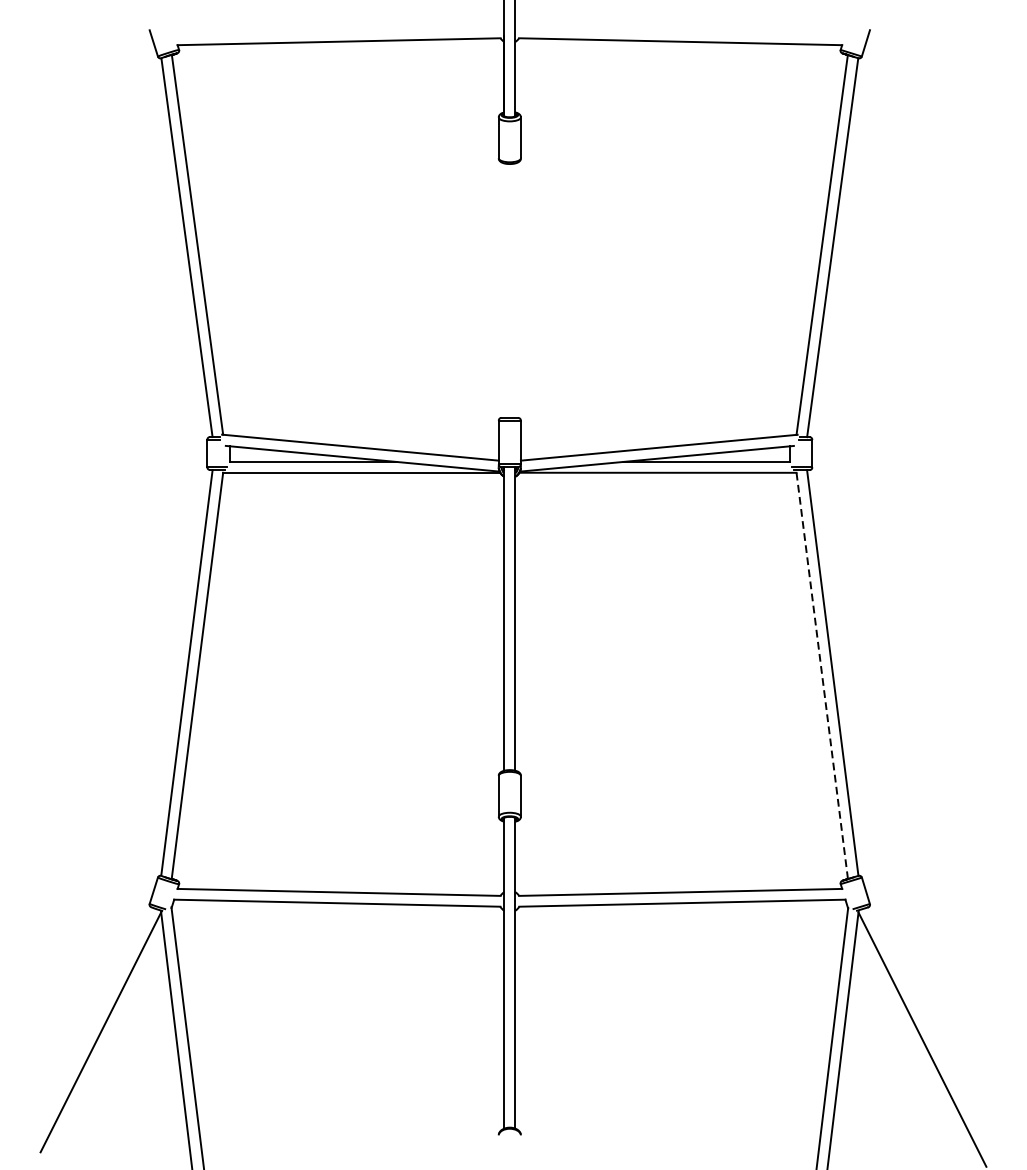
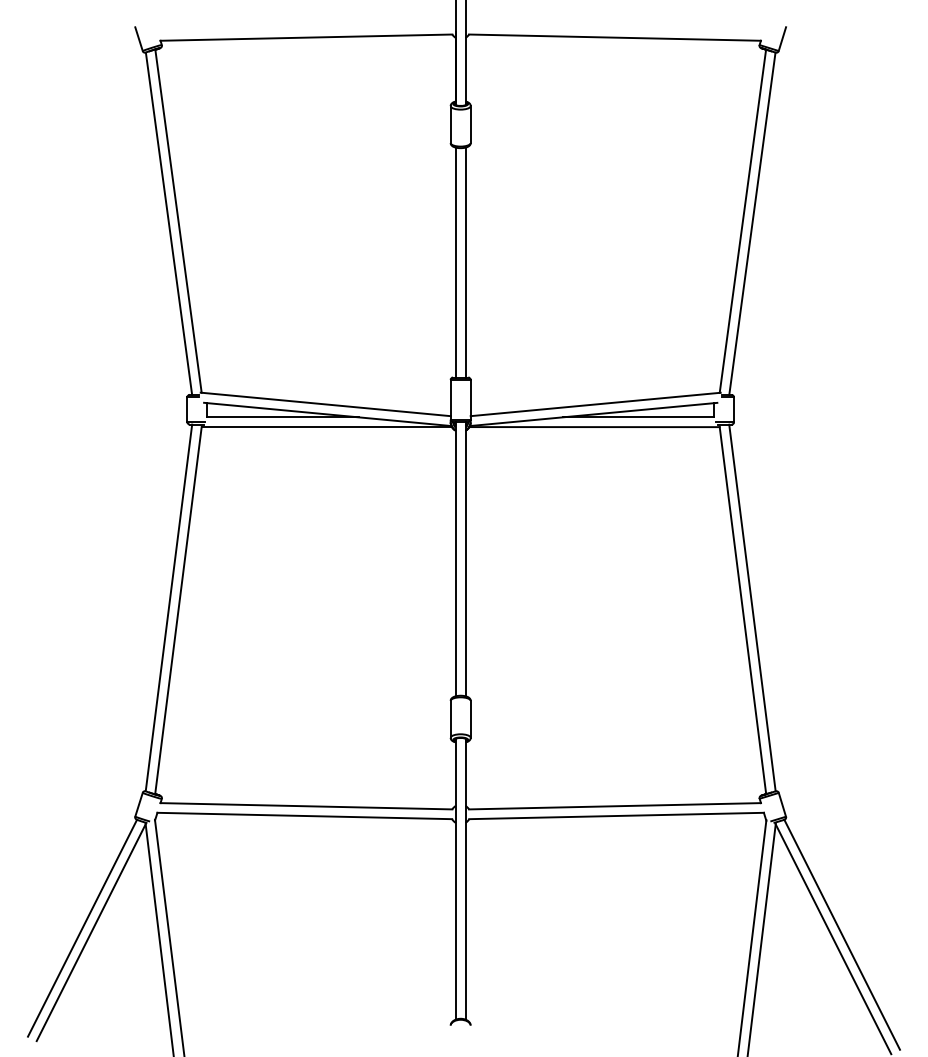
line: (504, 290) -> (455, 262), added
line: (515, 290) -> (465, 262), added
line: (822, 676) -> (743, 611), dashed -> solid
line: (91, 1026) -> (82, 927), added
line: (932, 1034) -> (842, 934), added

